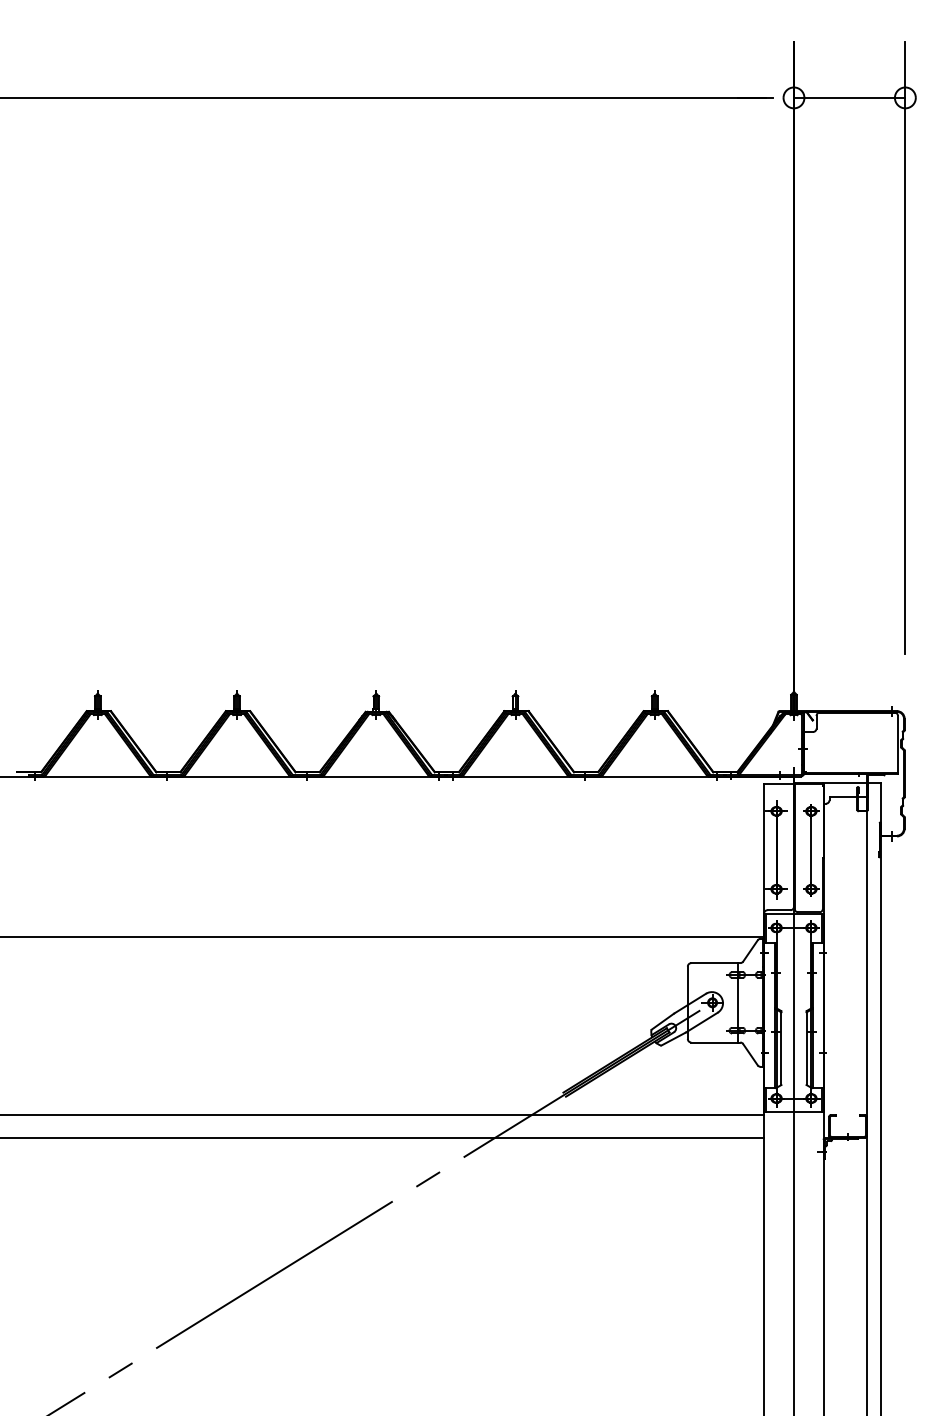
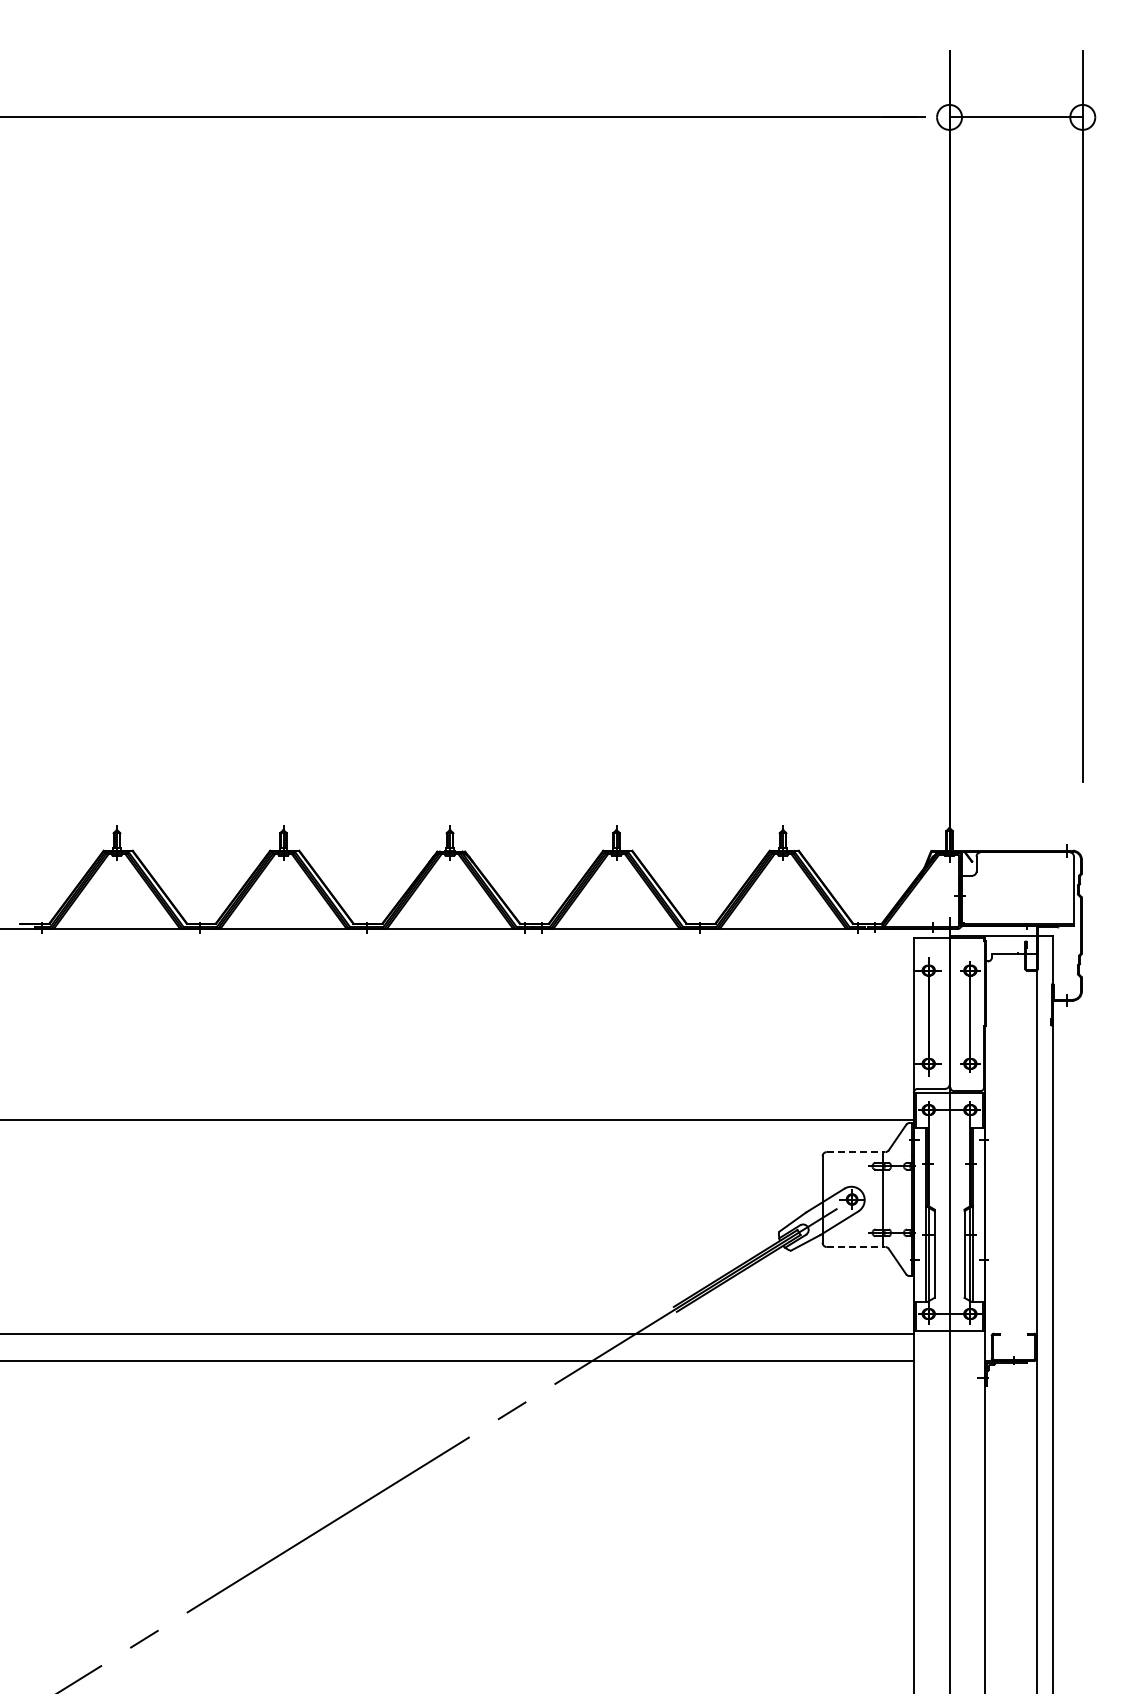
line: (716, 963) -> (856, 1152), solid -> dashed
line: (716, 1042) -> (856, 1247), solid -> dashed

